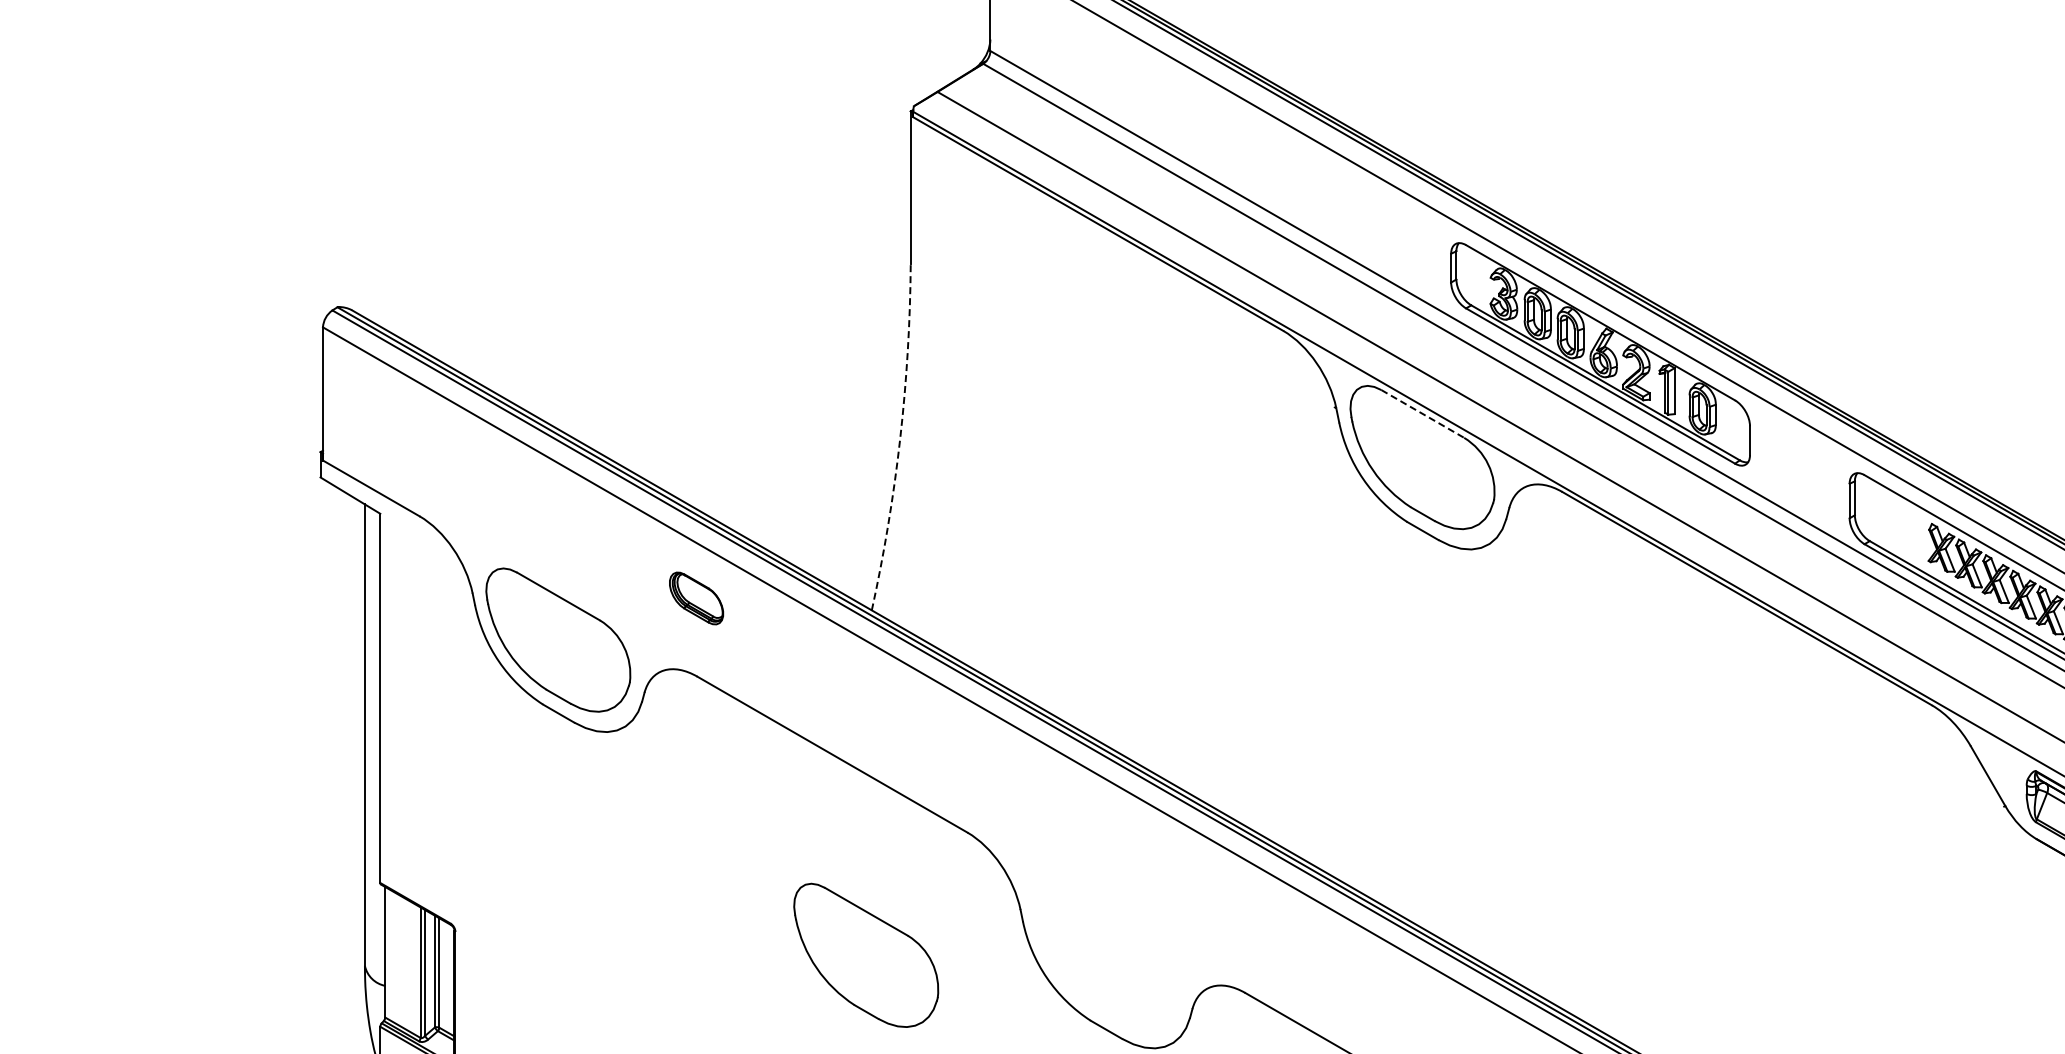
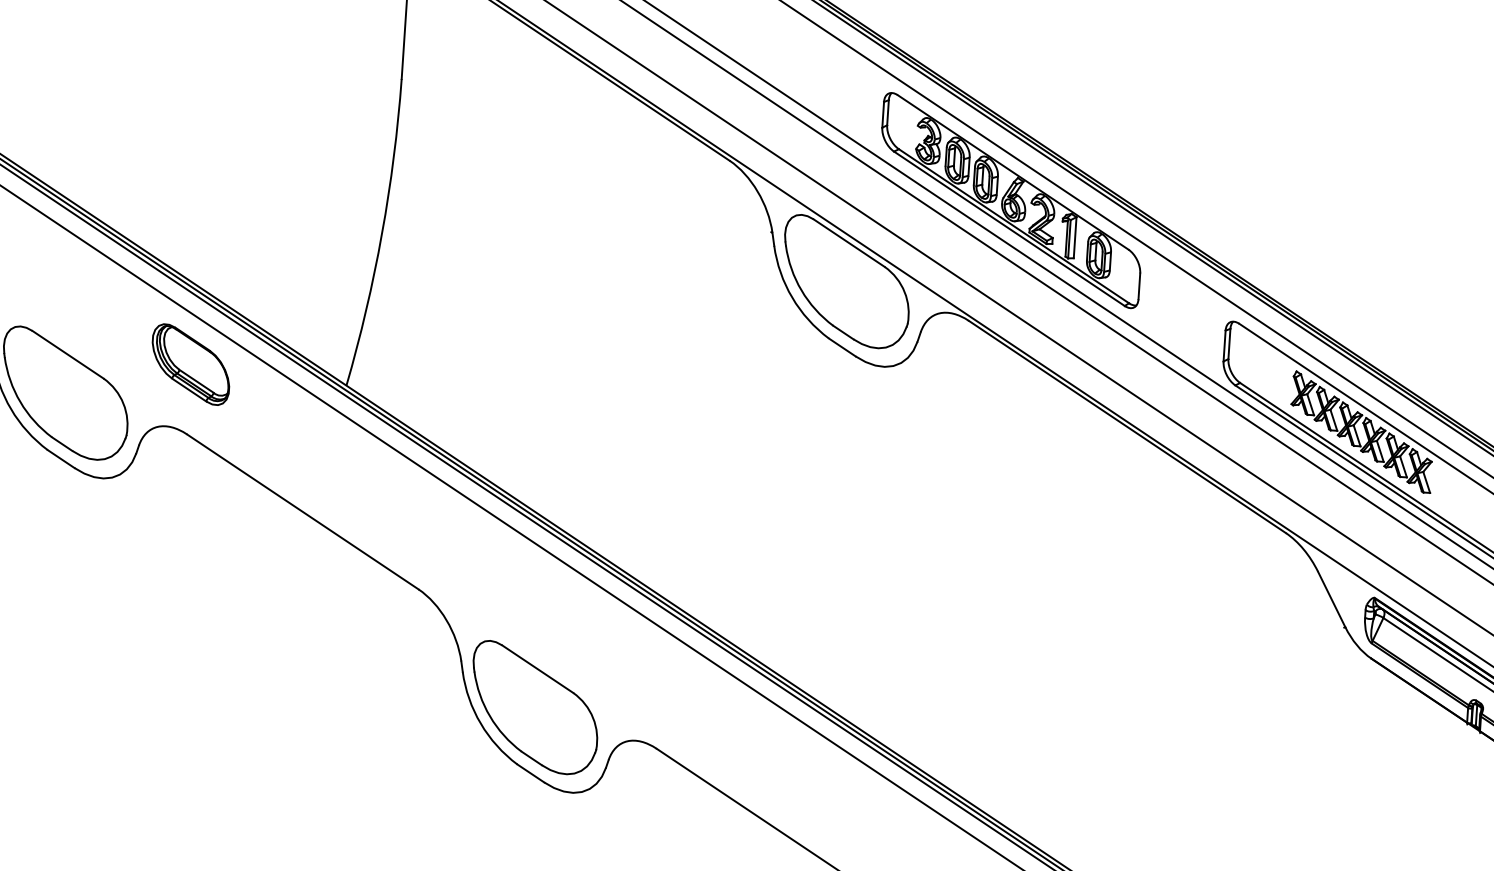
line: (1422, 413) -> (849, 242), dashed -> solid
arc: (900, 438) -> (382, 234), dashed -> solid
part: (696, 598) -> (190, 364), size x1.67
part: (866, 954) -> (535, 707), moved

